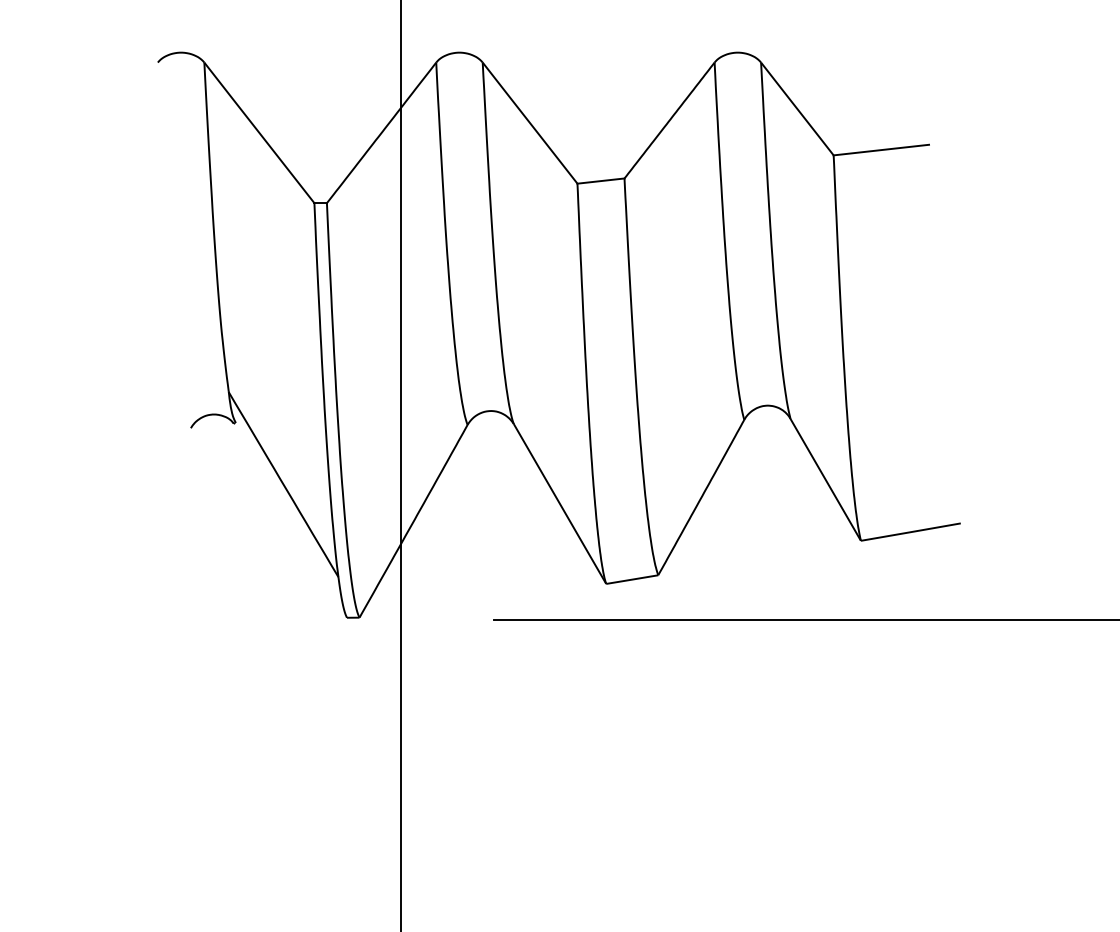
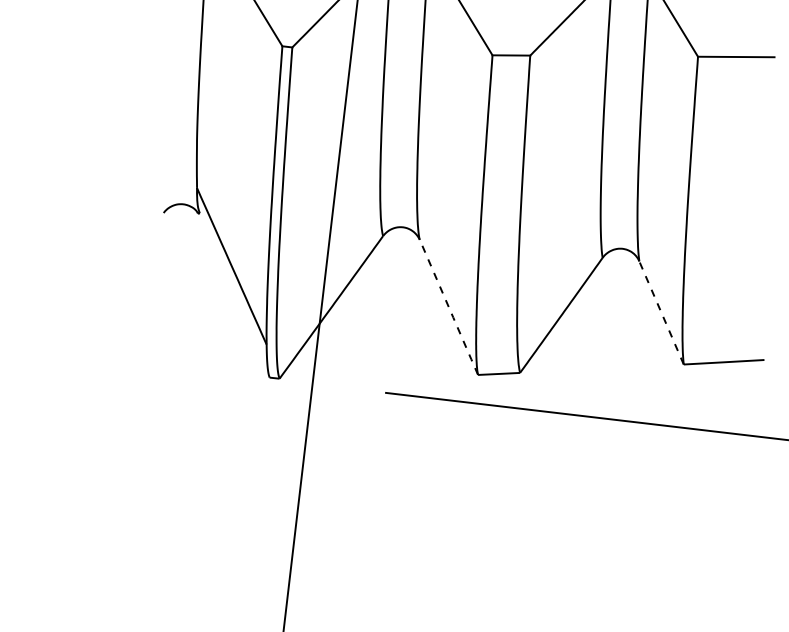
line: (825, 480) -> (661, 313), solid -> dashed
line: (560, 504) -> (449, 307), solid -> dashed

